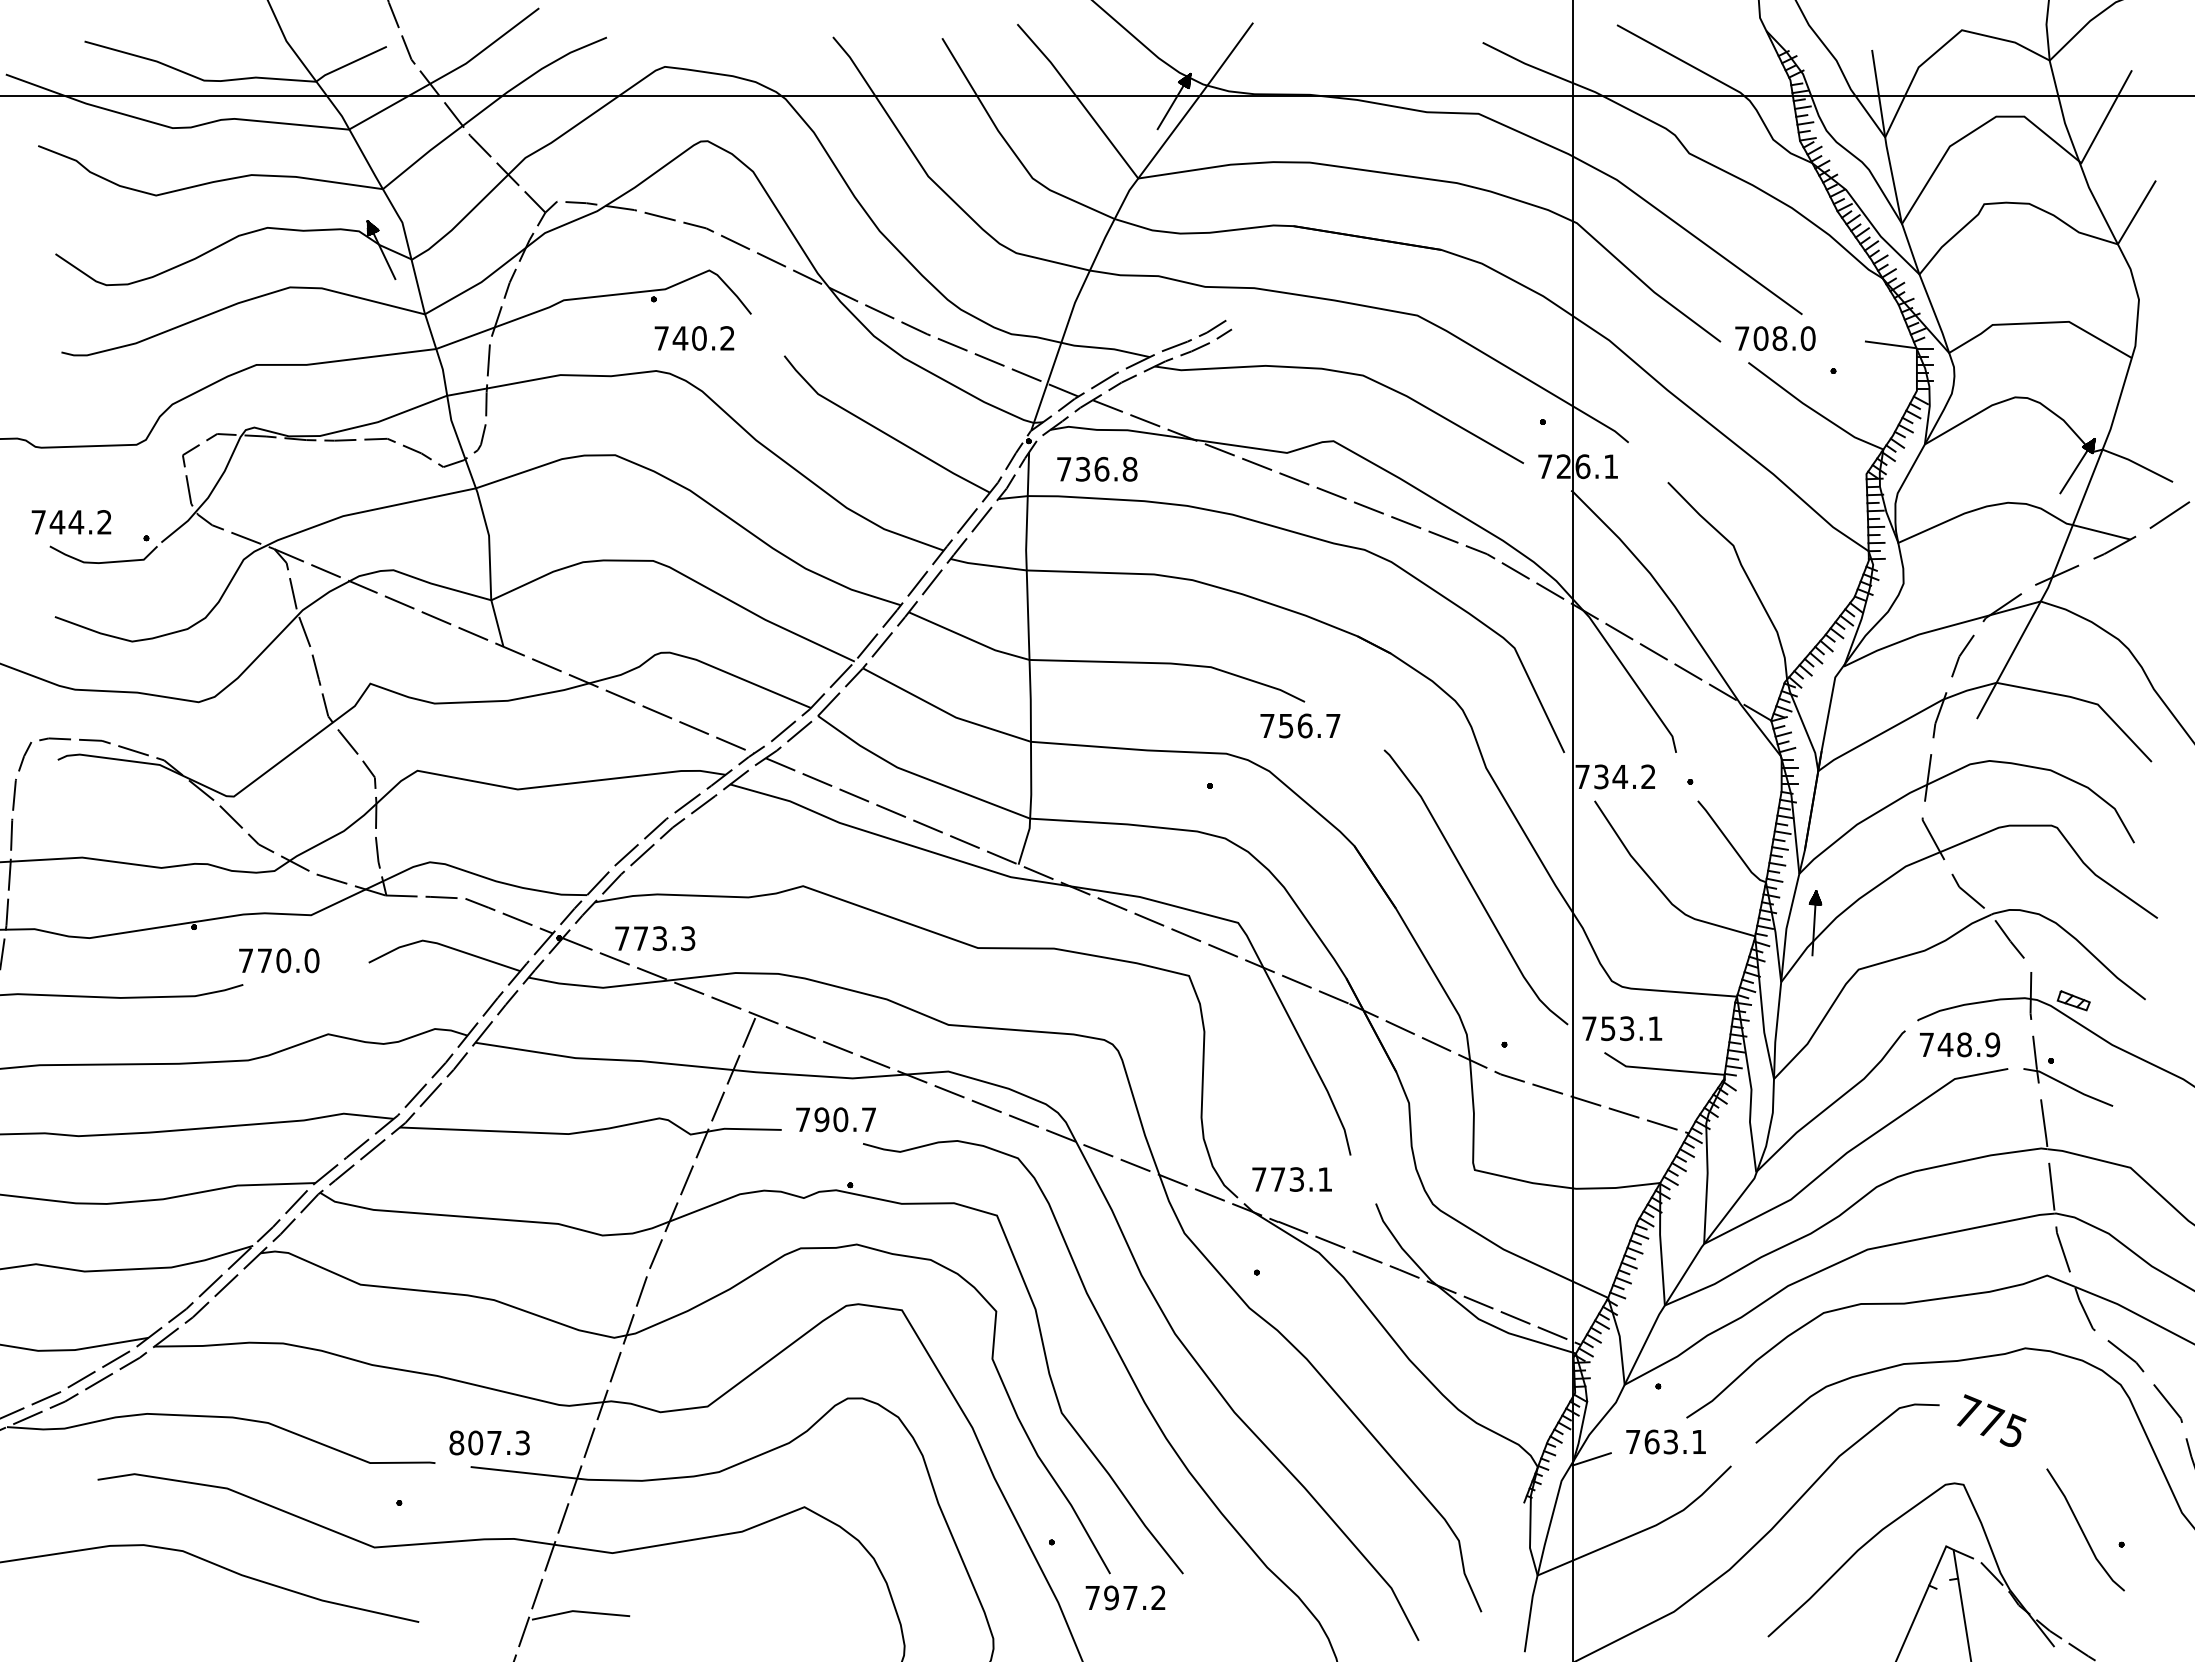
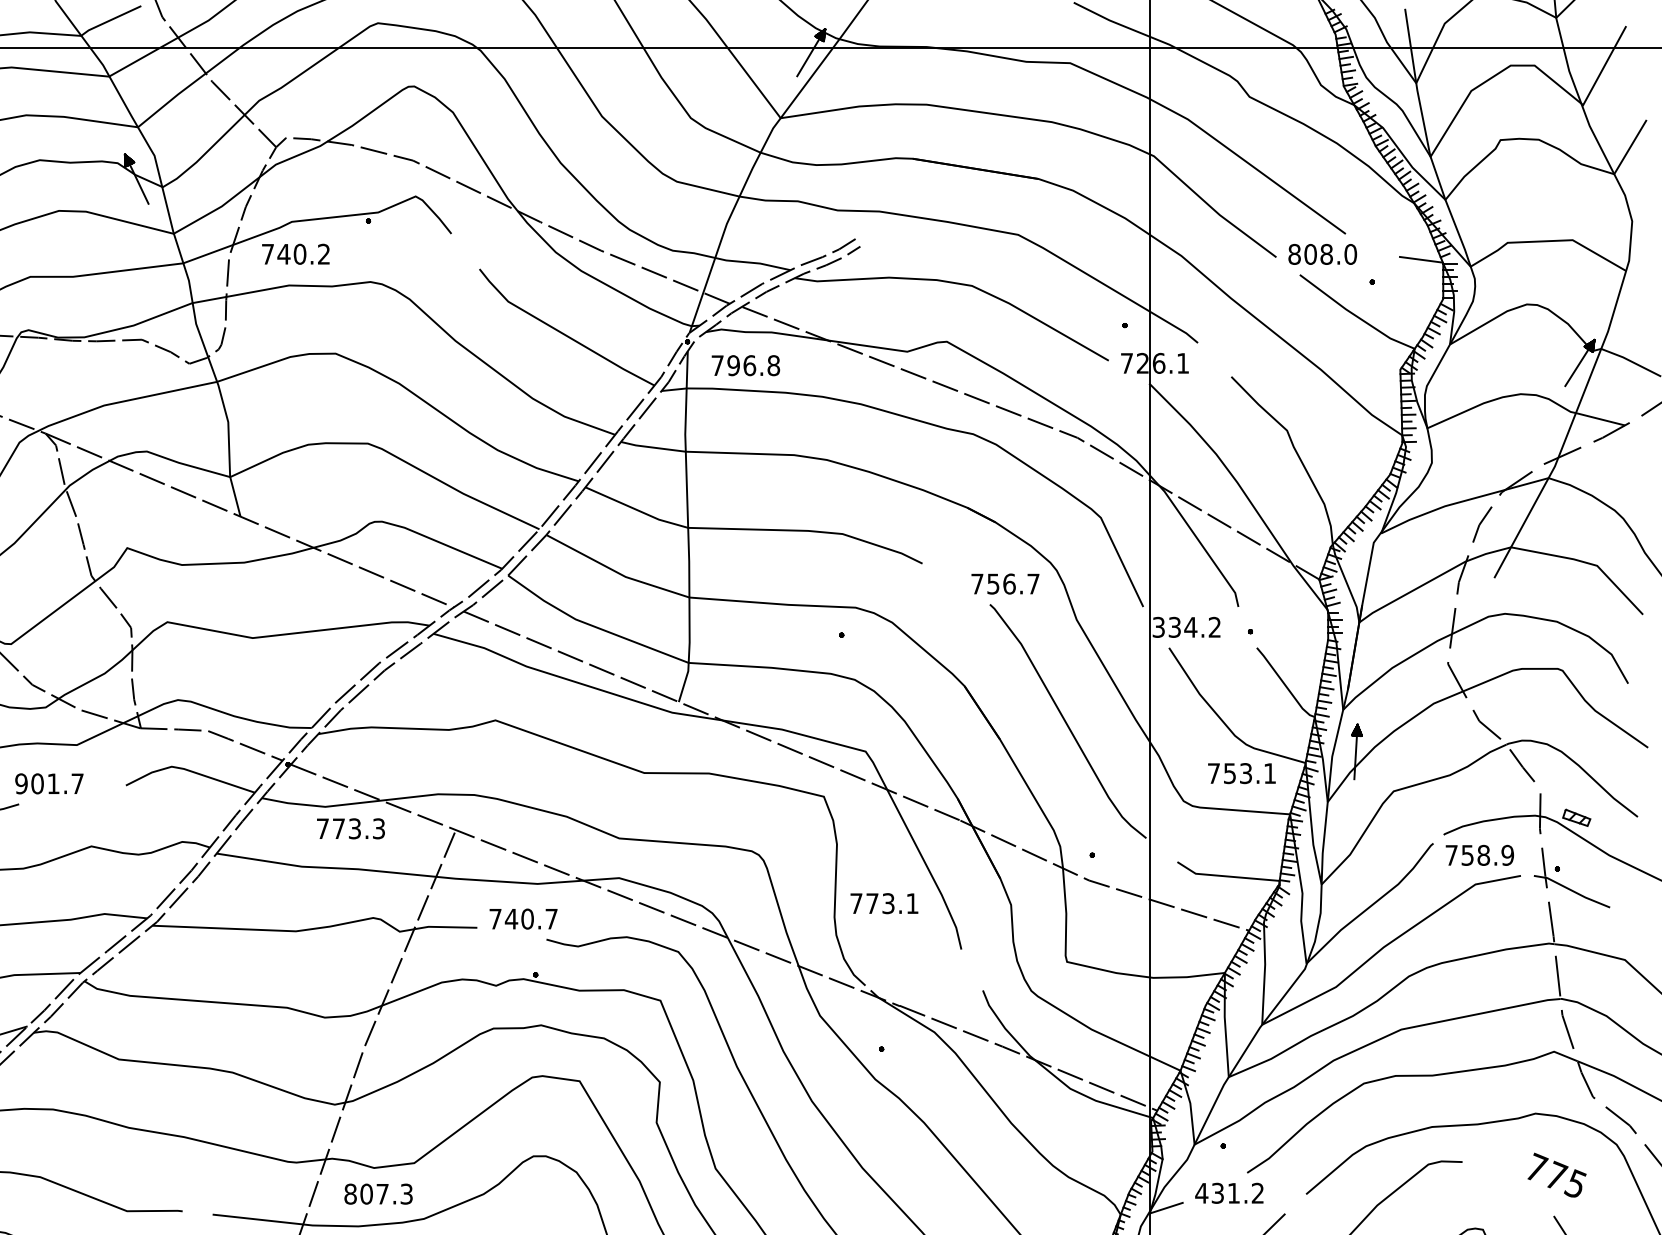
text: (694, 338) -> (295, 254), moved
text: (1742, 338) -> (1294, 254), 708.0 -> 808.0
text: (1082, 469) -> (733, 365), 736.8 -> 796.8
text: (1300, 725) -> (1005, 583), moved
text: (1582, 776) -> (1158, 627), 734.2 -> 334.2
text: (655, 938) -> (351, 828), moved
text: (278, 960) -> (49, 783), 770.0 -> 901.7
text: (1622, 1028) -> (1242, 773), moved
text: (1945, 1044) -> (1467, 855), 748.9 -> 758.9
text: (821, 1119) -> (511, 918), 790.7 -> 740.7
text: (1291, 1179) -> (883, 903), moved
text: (1991, 1420) -> (1556, 1175), moved
text: (1665, 1441) -> (1229, 1192), 763.1 -> 431.2
text: (489, 1442) -> (378, 1193), moved

